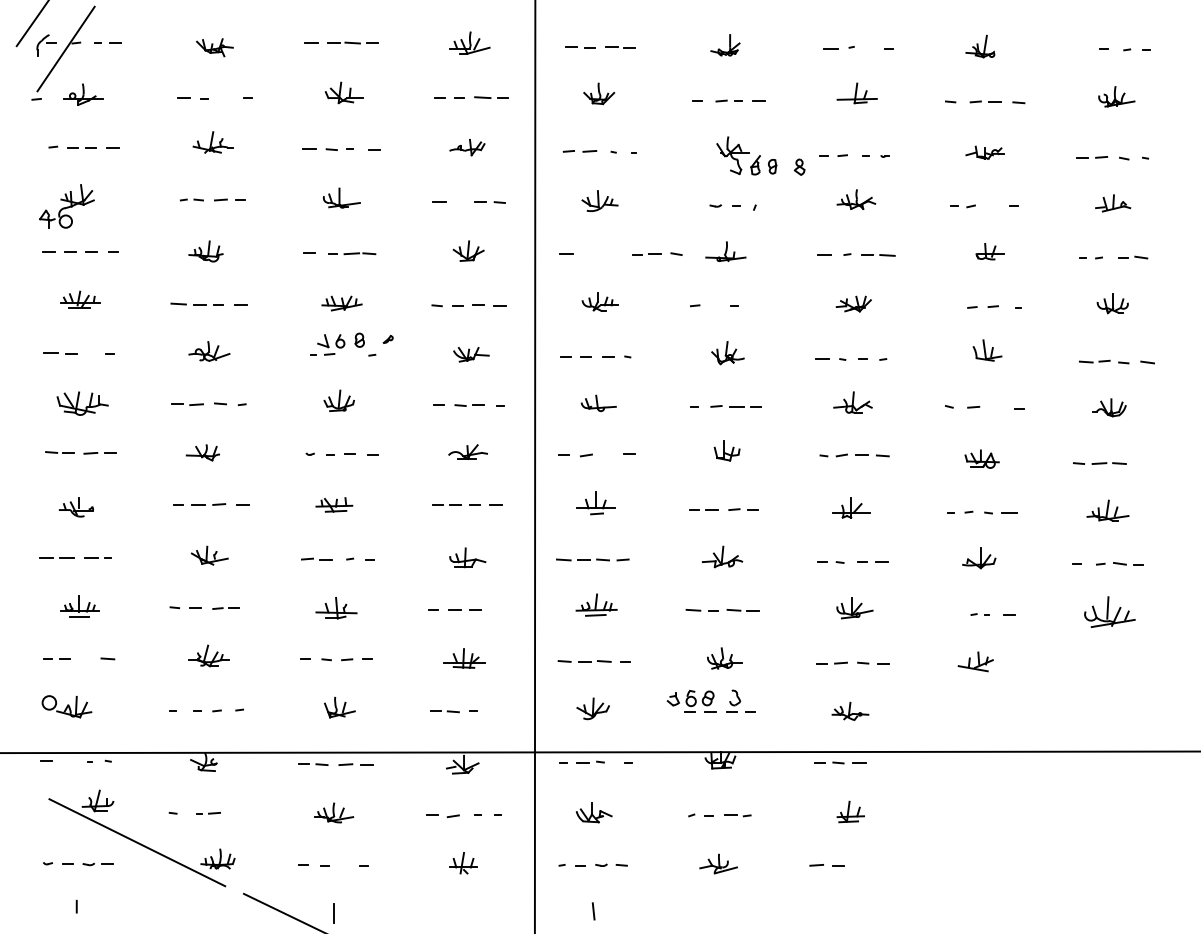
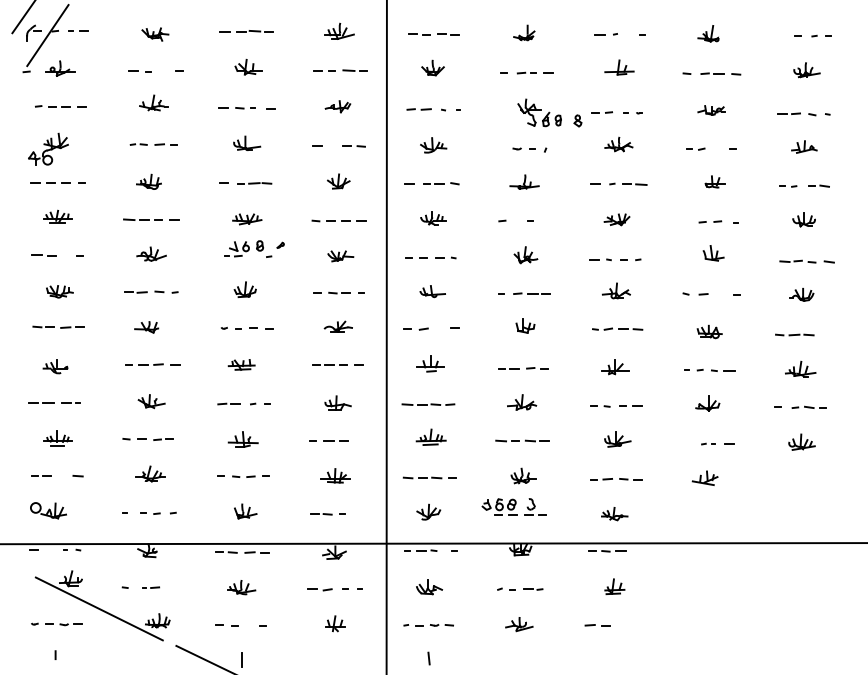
part: (657, 253) -> (441, 183), moved
part: (82, 403) -> (59, 291), size x0.71
part: (1109, 610) -> (801, 441), size x0.71

